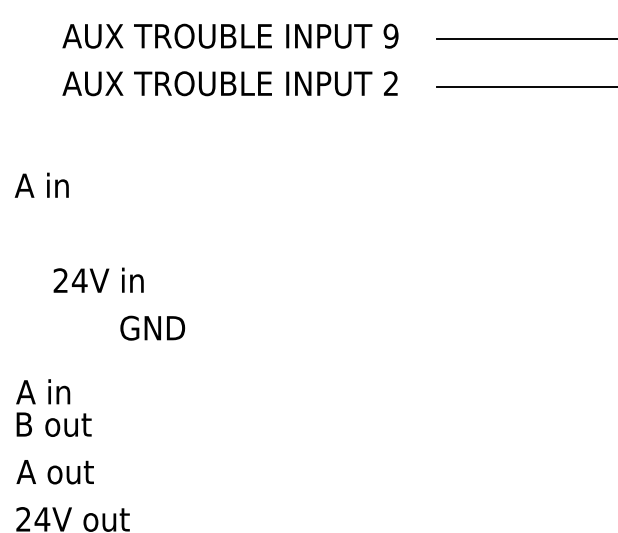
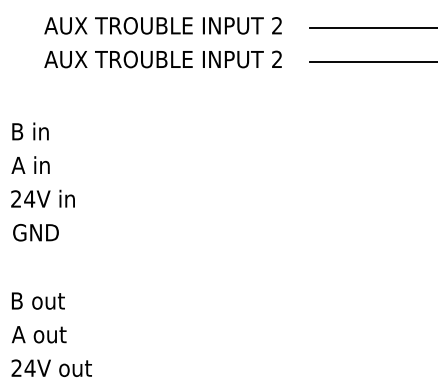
text: (390, 36) -> (276, 26), 9 -> 2
text: (24, 185) -> (17, 131), A in -> B in
text: (98, 279) -> (42, 198), moved
text: (152, 327) -> (35, 232), moved
text: (43, 391) -> (30, 164), moved

